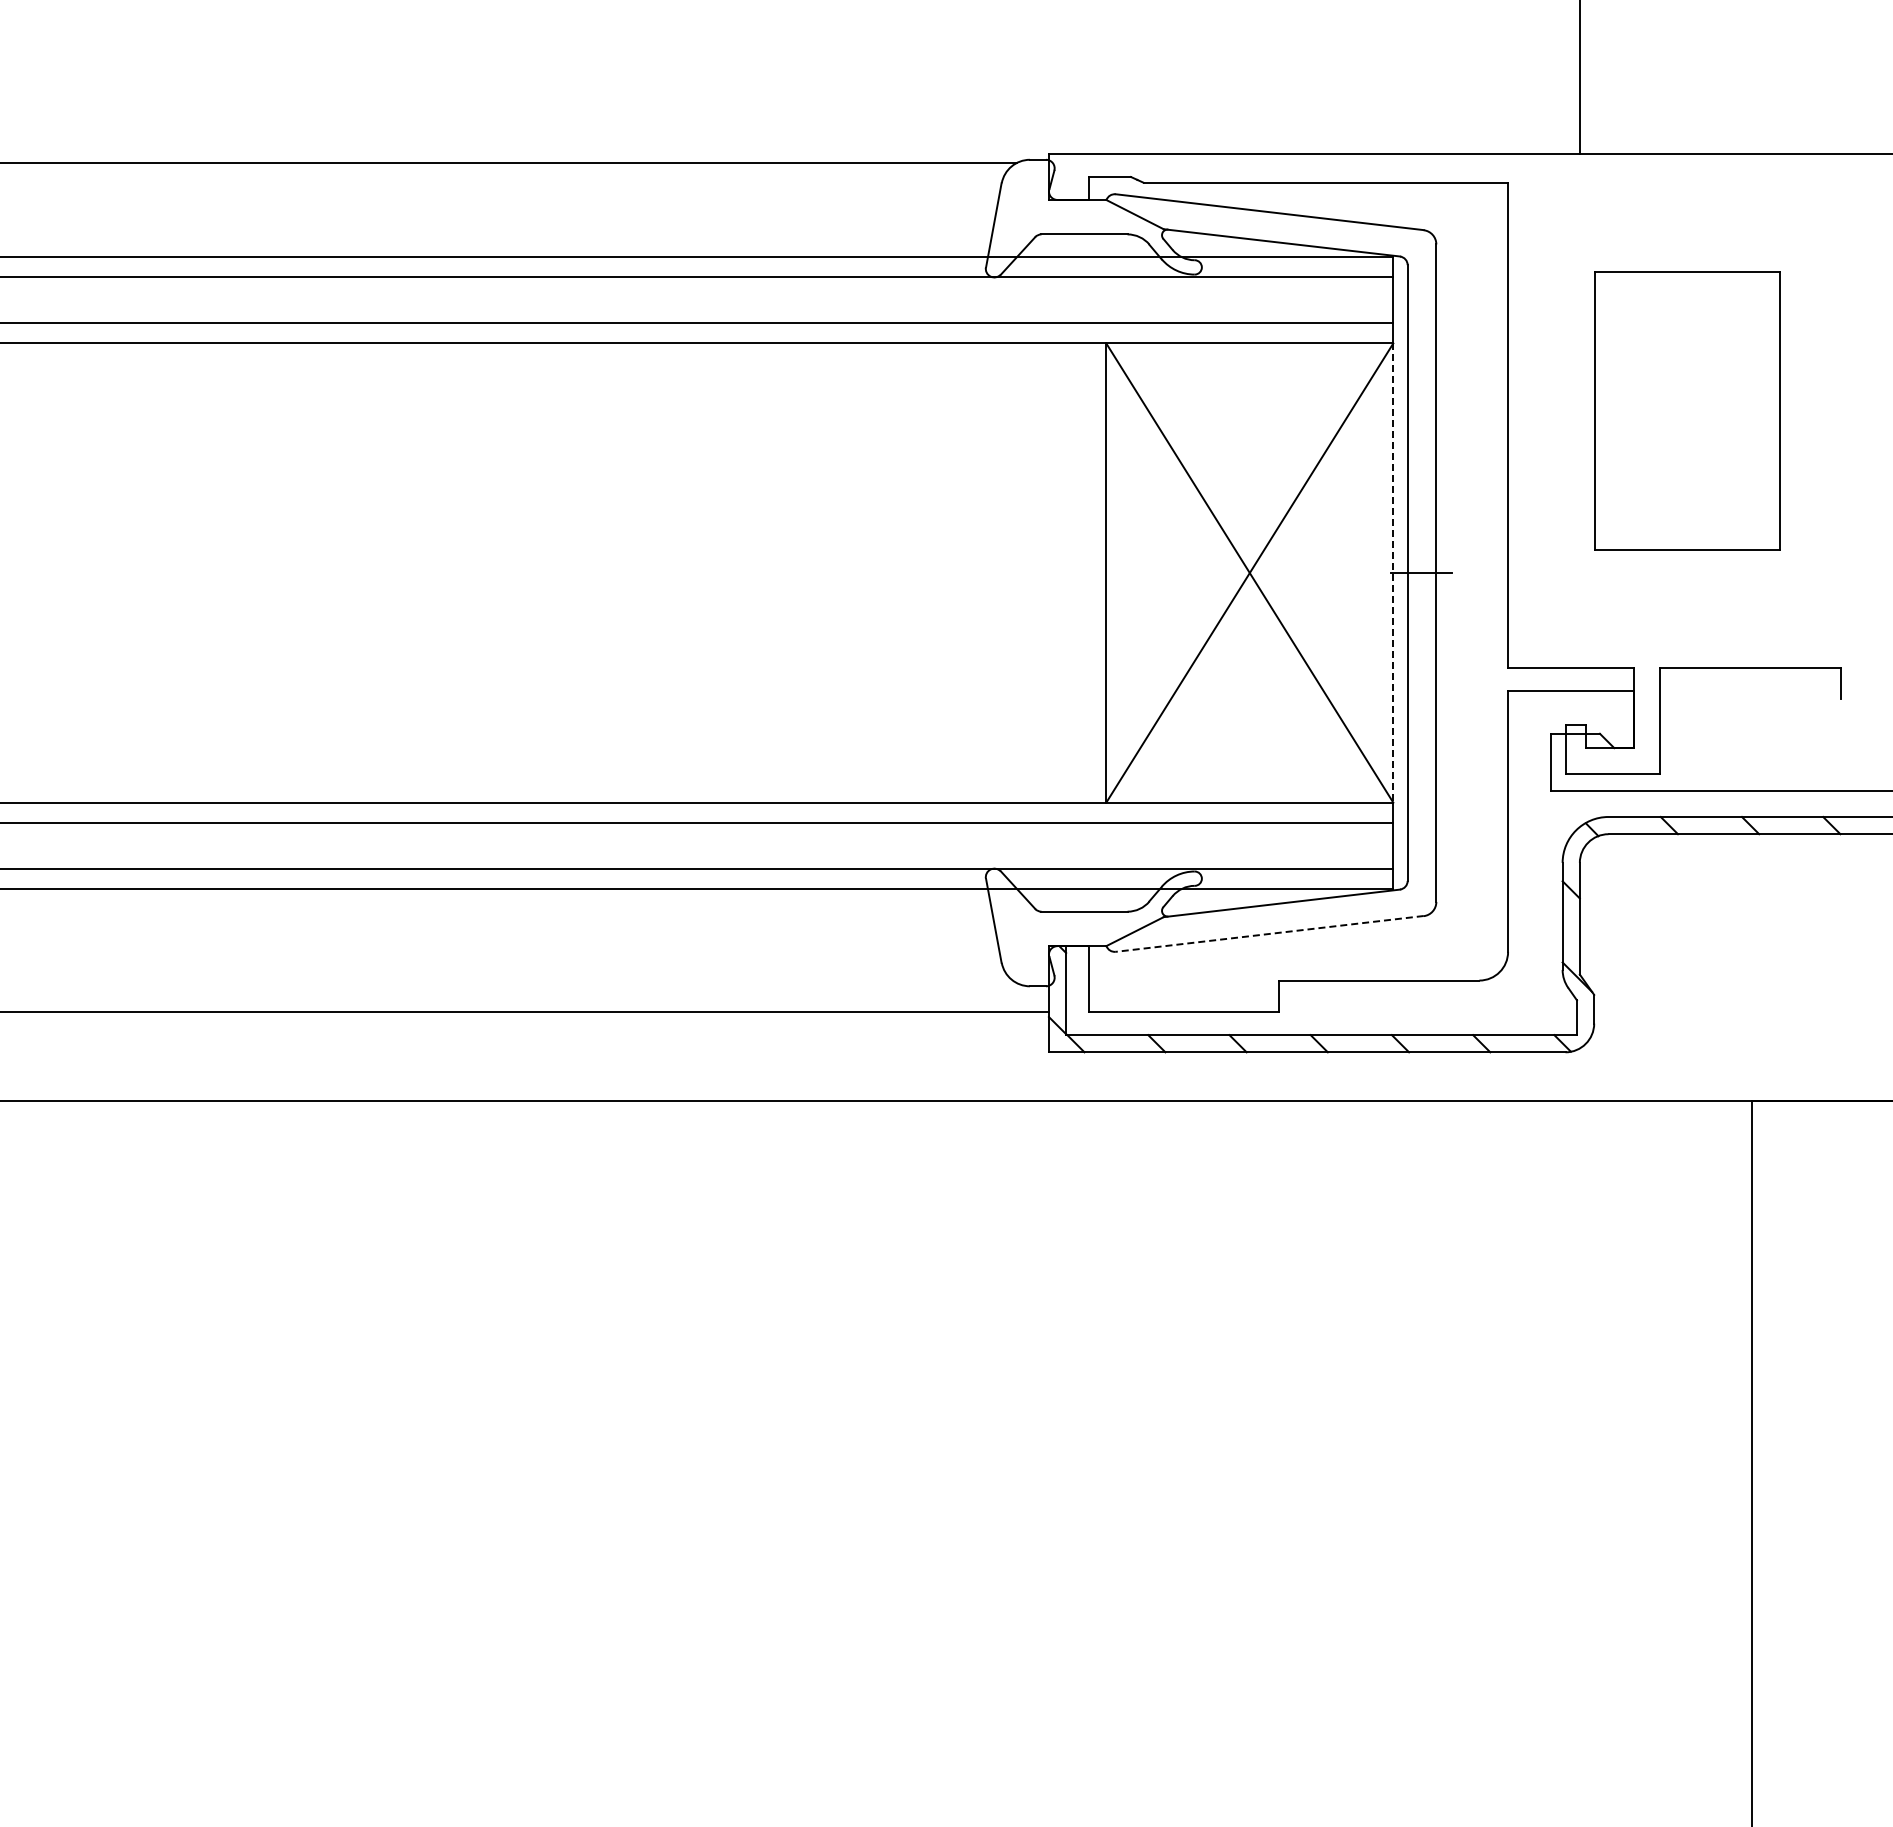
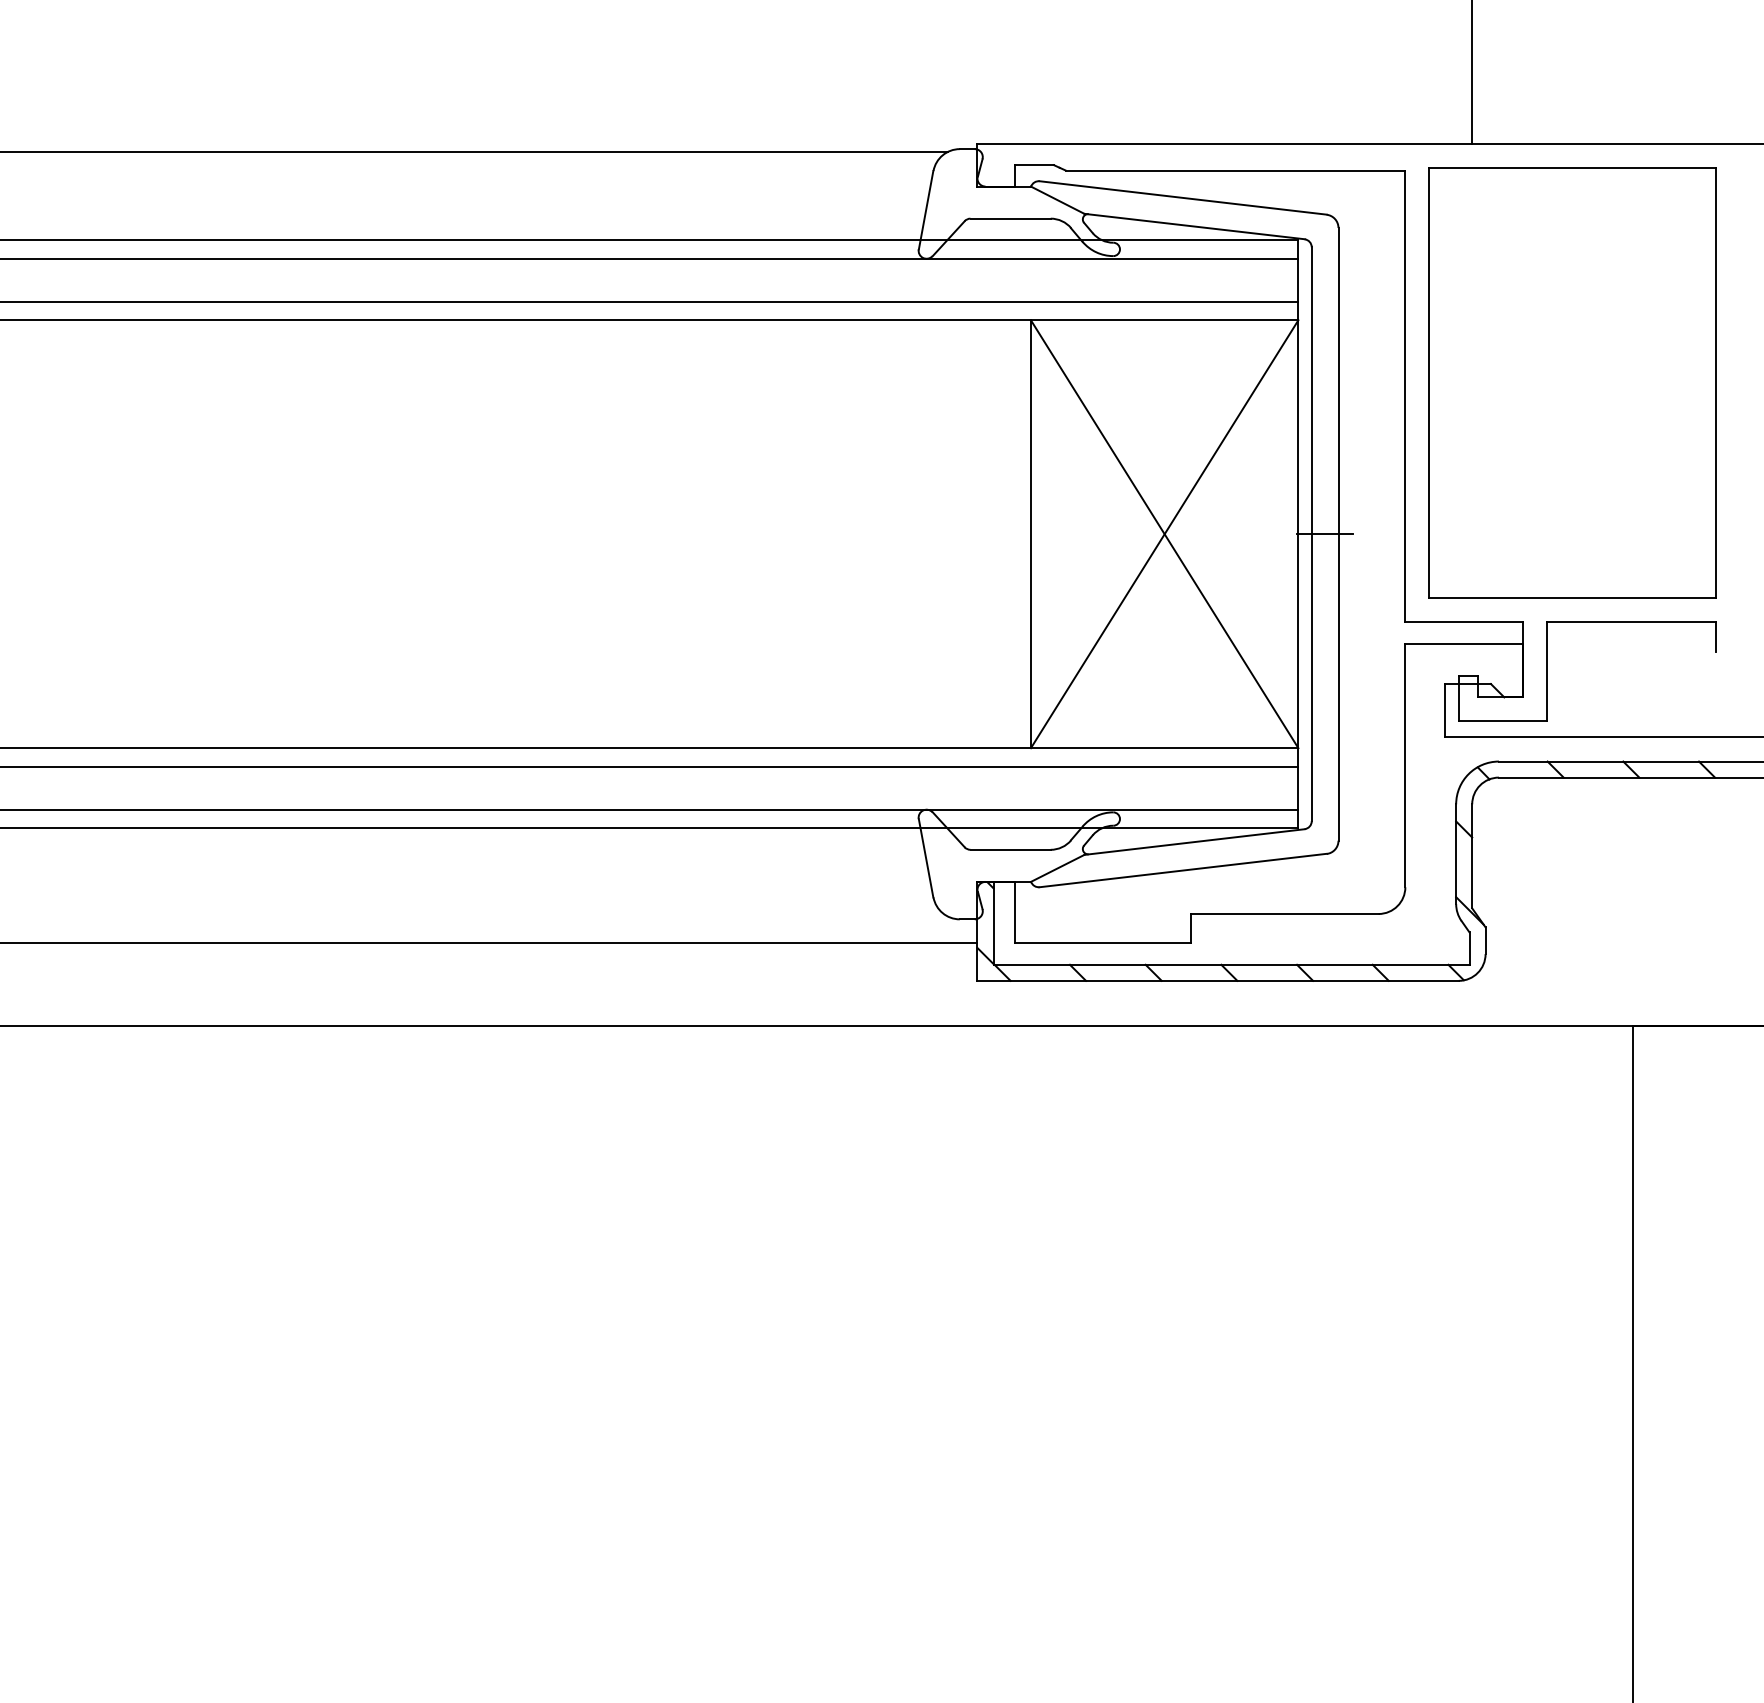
part: (1687, 410) -> (1572, 382), size x1.67
line: (1393, 573) -> (1298, 534), dashed -> solid
line: (1269, 933) -> (1183, 870), dashed -> solid

